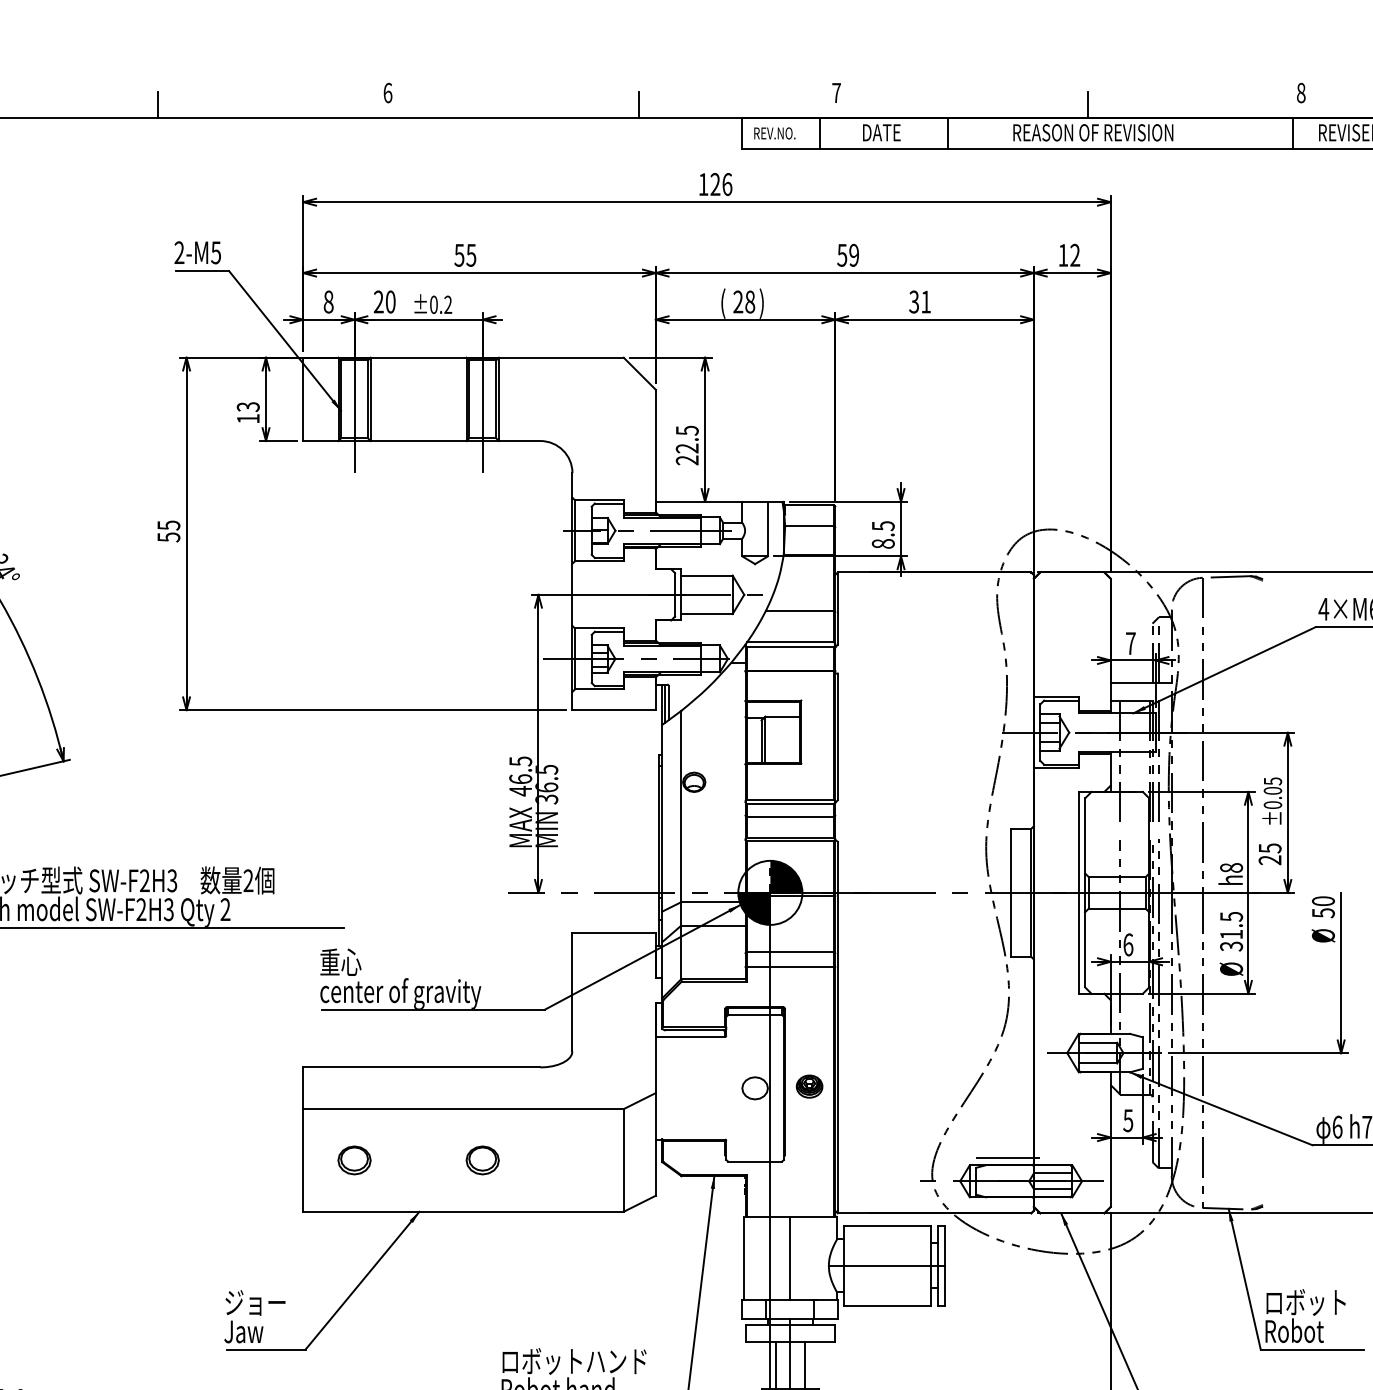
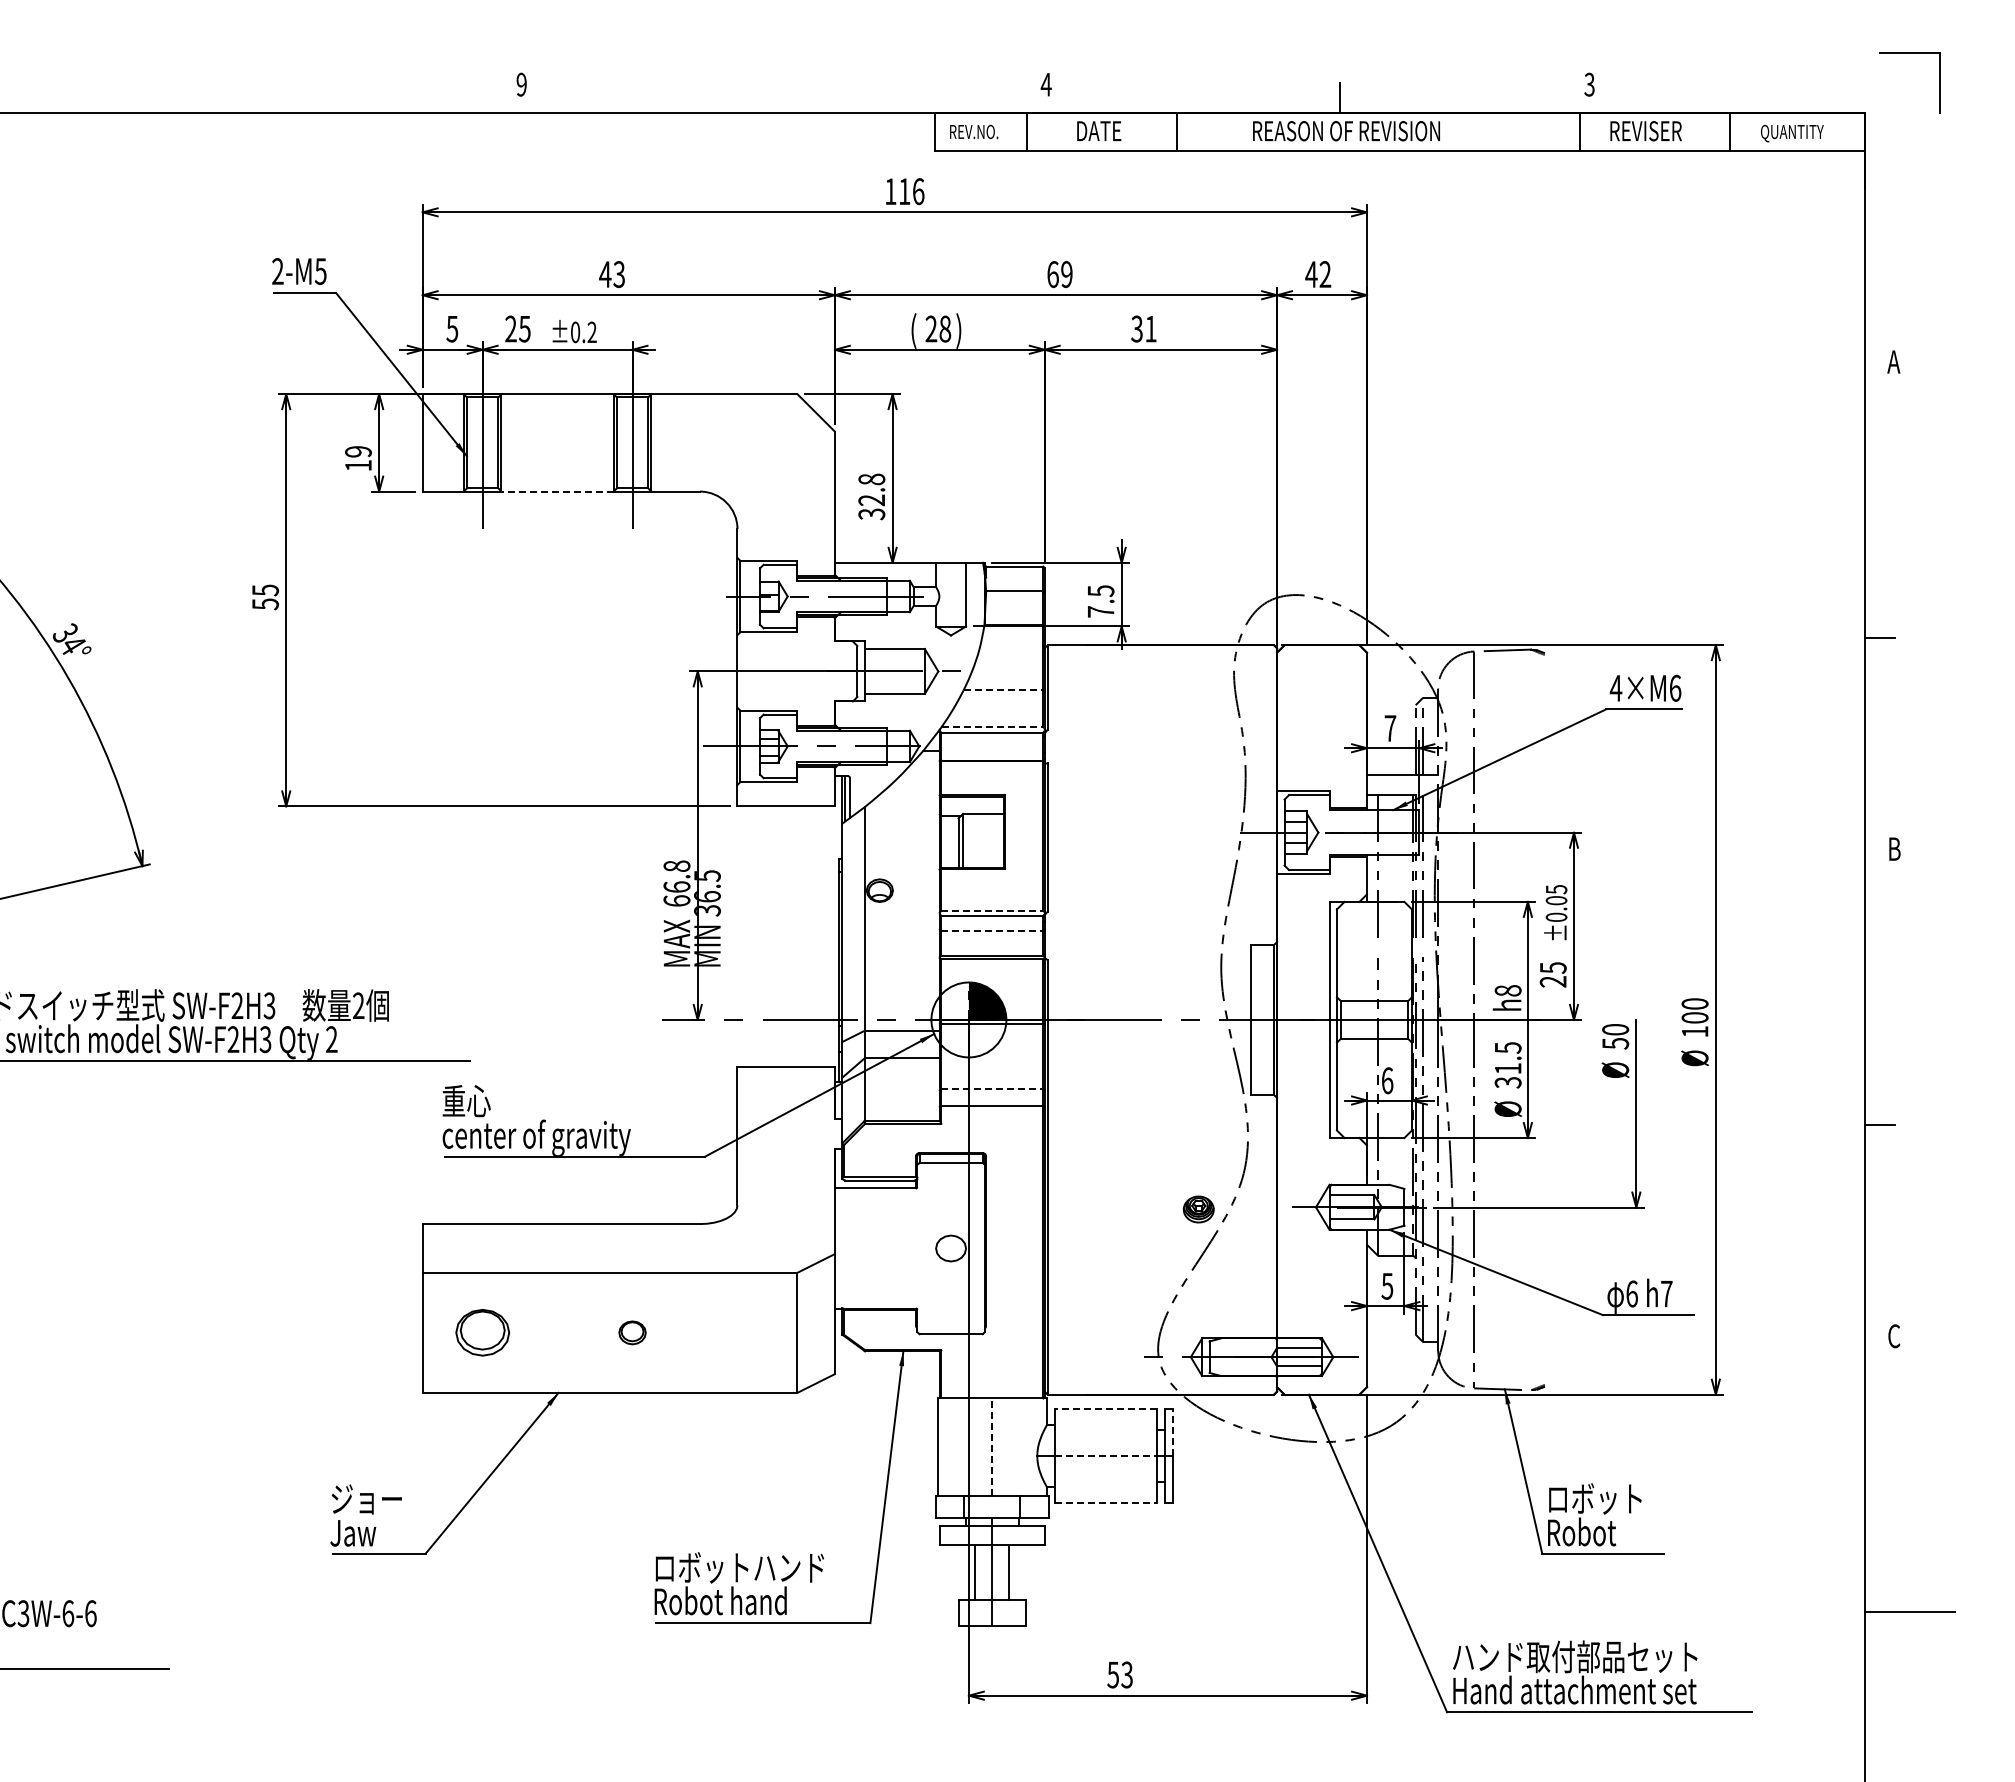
text: (387, 92) -> (521, 84), 6 -> 9
text: (835, 92) -> (1045, 84), 7 -> 4
text: (1301, 92) -> (1589, 84), 8 -> 3
line: (158, 104) -> (253, 98), removed
line: (639, 104) -> (815, 98), removed
text: (715, 184) -> (904, 191), 126 -> 116
text: (464, 255) -> (611, 274), 55 -> 43
text: (841, 255) -> (1052, 274), 59 -> 69
text: (1063, 255) -> (1311, 274), 12 -> 42
text: (328, 301) -> (452, 328), 8 -> 5
text: (390, 301) -> (524, 328), 20 -> 25
text: (248, 406) -> (358, 451), 13 -> 19
line: (418, 440) -> (557, 491), solid -> dashed
text: (687, 445) -> (871, 496), 22.5 -> 32.8
text: (882, 543) -> (1100, 611), 8.5 -> 7.5
line: (799, 611) -> (1003, 690), solid -> dashed
line: (790, 641) -> (992, 726), solid -> dashed
text: (520, 776) -> (676, 883), 46.5 -> 66.8
line: (790, 799) -> (992, 910), solid -> dashed
line: (790, 816) -> (992, 930), solid -> dashed
fill: (753, 908) -> (949, 1038), removed
line: (790, 952) -> (992, 1089), solid -> dashed
part: (809, 1086) -> (1198, 1209), moved
line: (1007, 1157) -> (1246, 1329), removed
part: (354, 1160) -> (482, 1332), size x1.4
part: (482, 1160) -> (632, 1332), size x0.7
line: (887, 1226) -> (1105, 1409), solid -> dashed
line: (944, 1245) -> (1172, 1432), solid -> dashed
line: (790, 1258) -> (992, 1447), solid -> dashed
line: (888, 1266) -> (1106, 1456), solid -> dashed
line: (888, 1305) -> (1106, 1502), solid -> dashed

